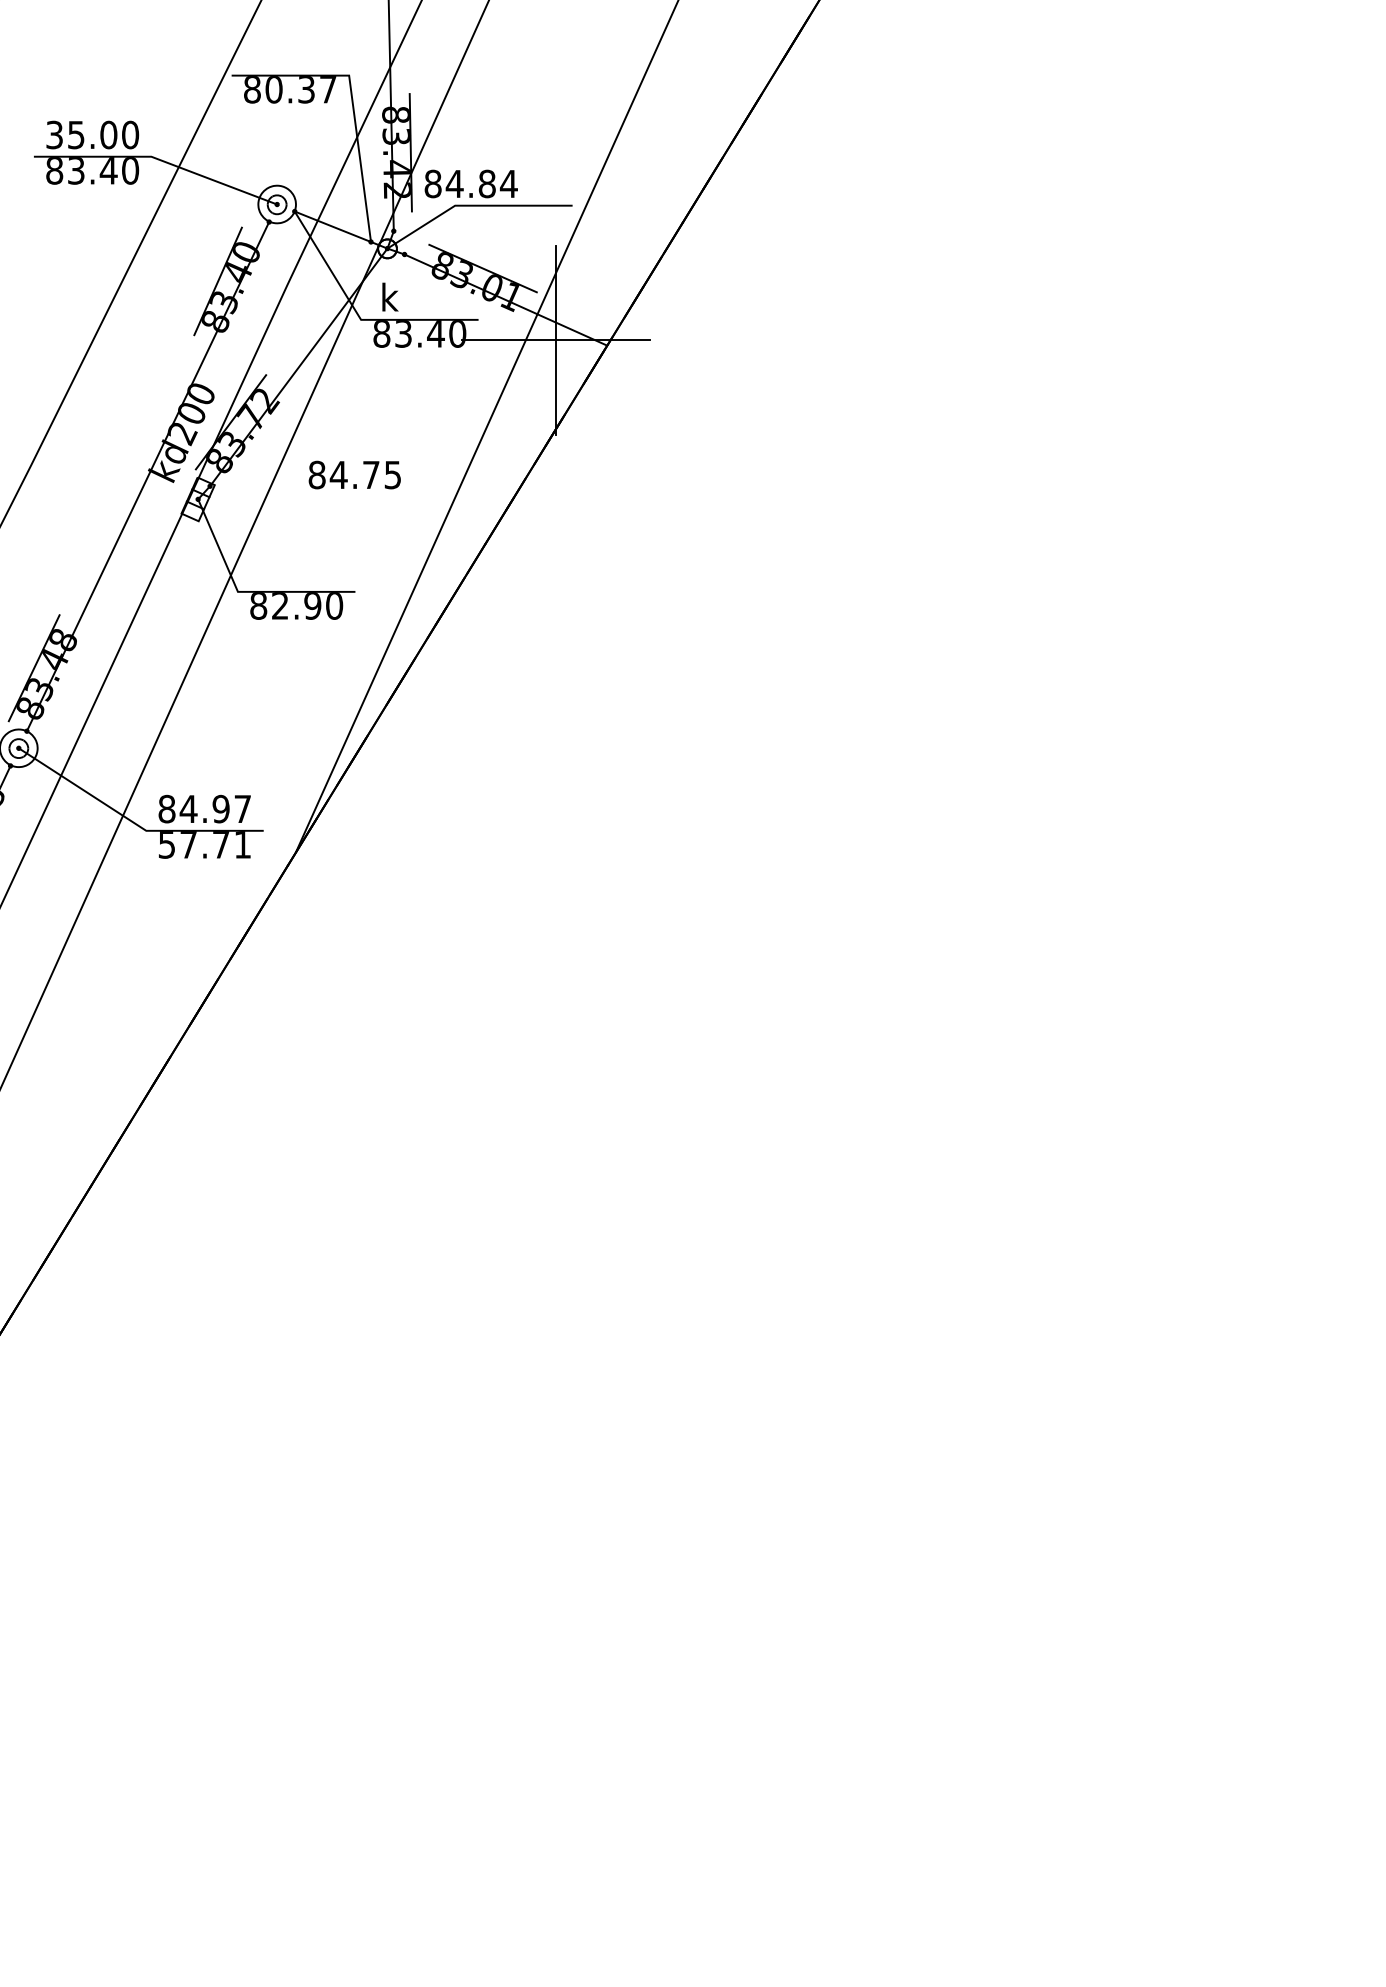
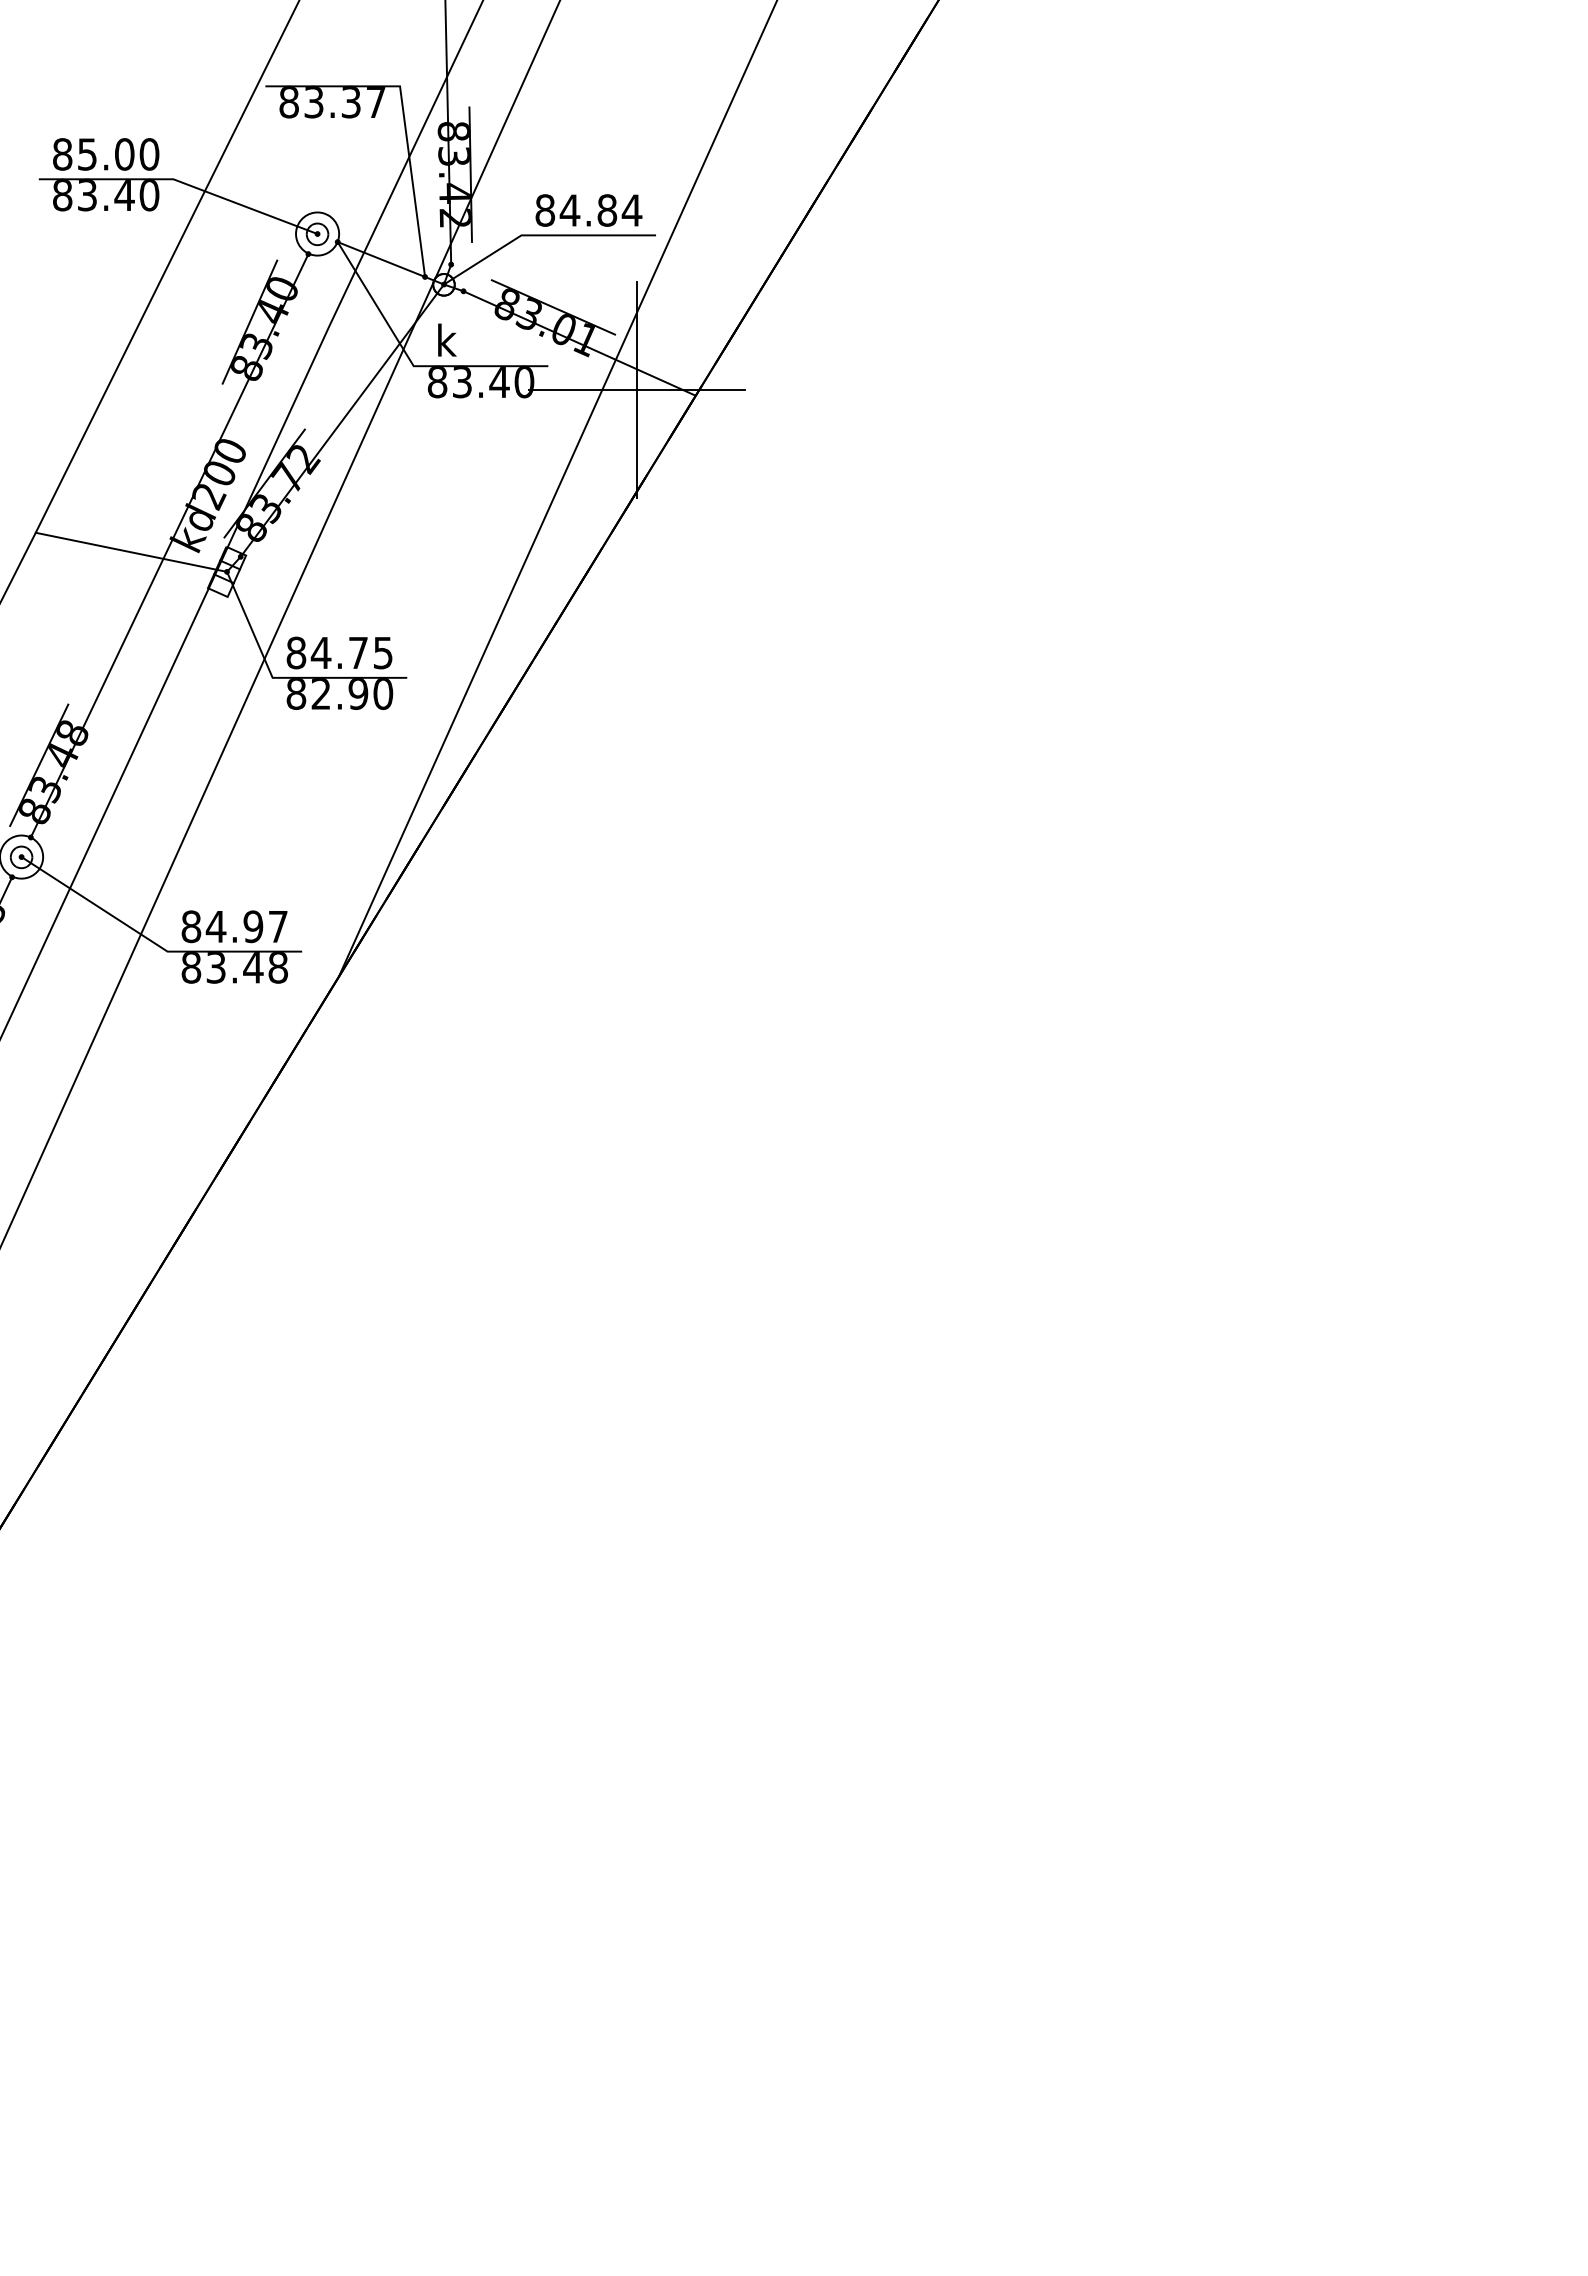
text: (273, 89) -> (313, 102), 80.37 -> 83.37
text: (54, 135) -> (62, 154), 35.00 -> 85.00
text: (470, 183) -> (588, 210), moved
text: (354, 474) -> (339, 652), moved
line: (114, 481) -> (131, 551), added
text: (204, 844) -> (234, 967), 57.71 -> 83.48

